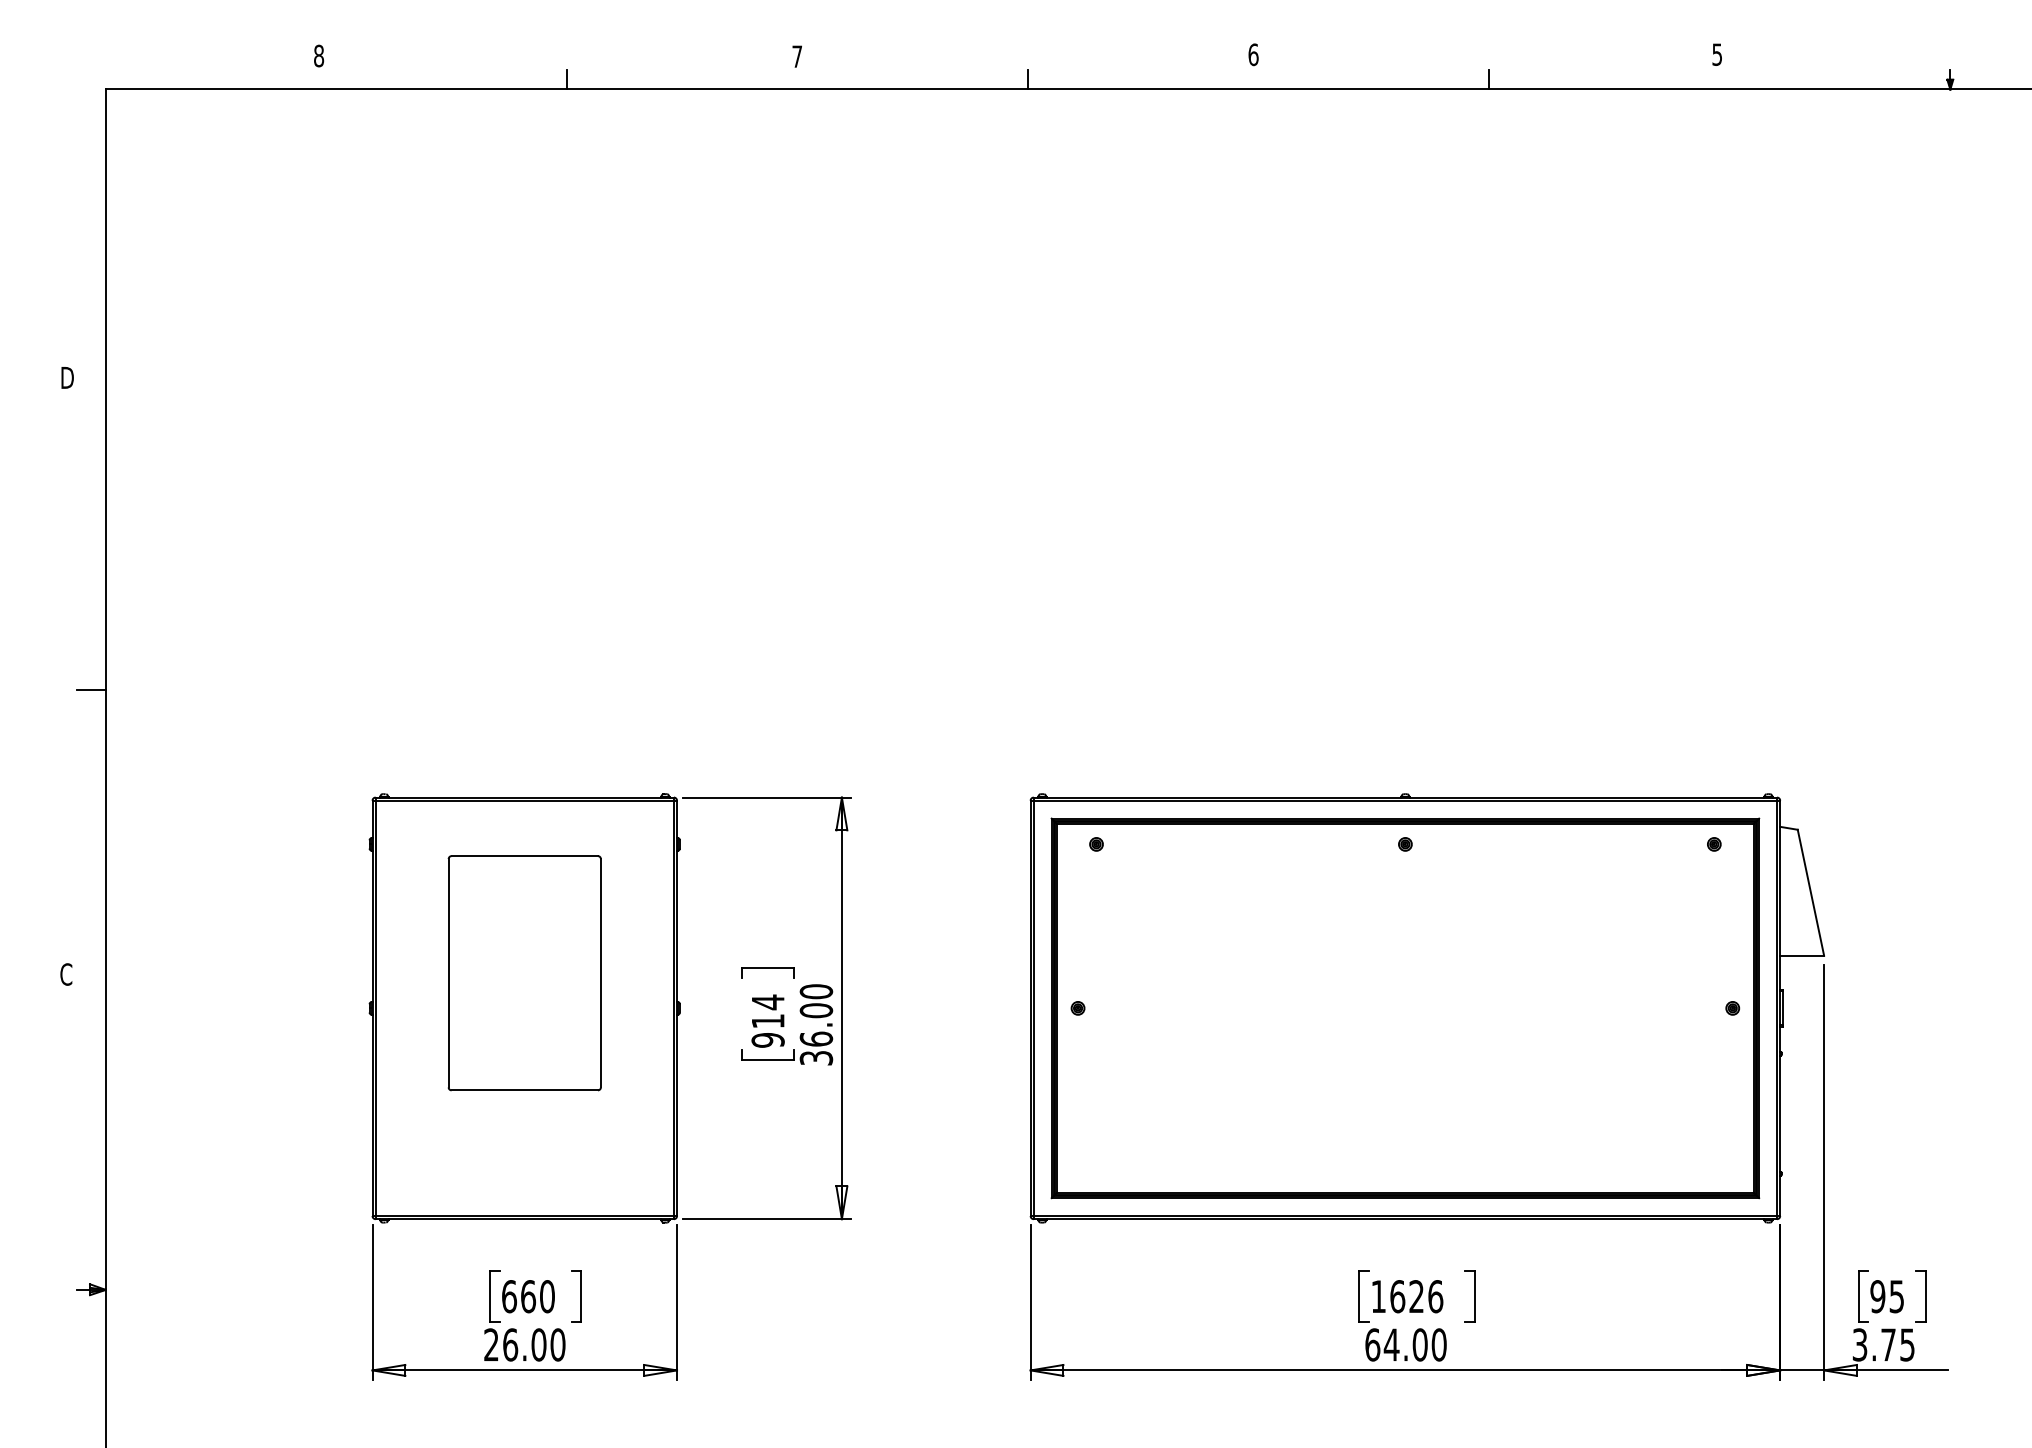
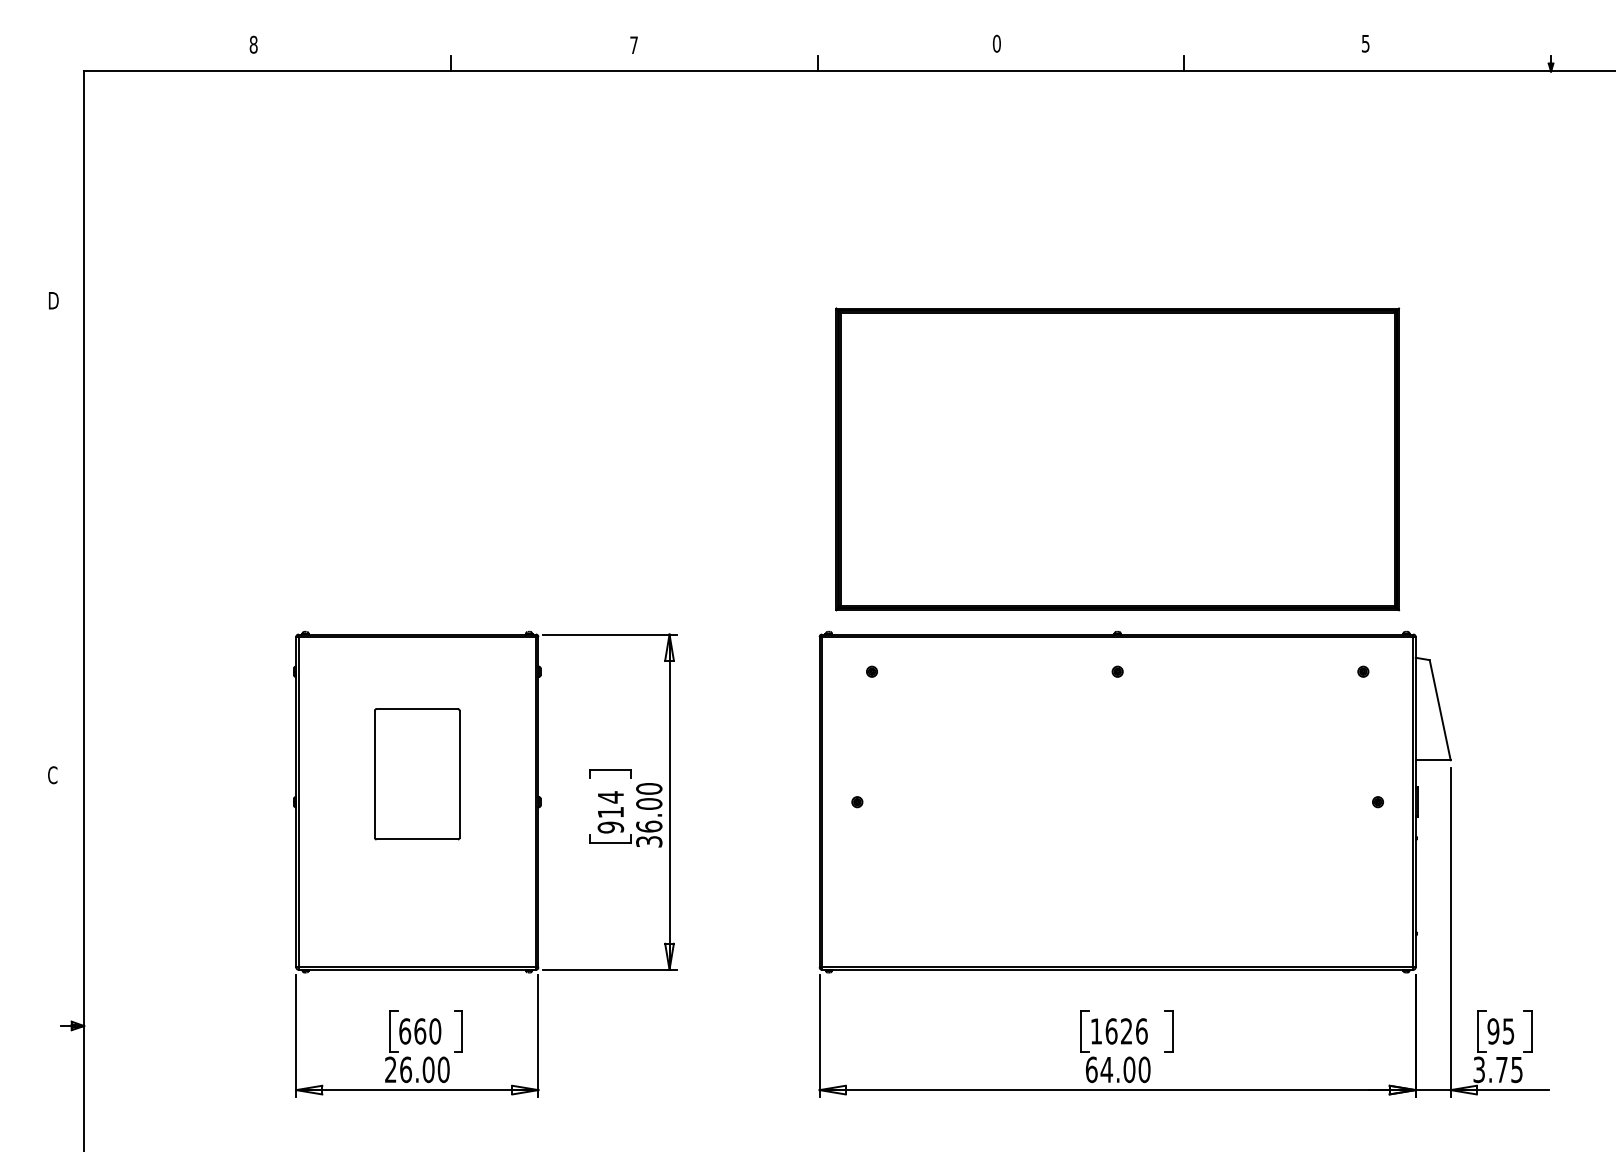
text: (1253, 54) -> (996, 43), 6 -> 0
line: (90, 689) -> (71, 548), removed
part: (524, 973) -> (417, 774), size x0.7
part: (1405, 1008) -> (1117, 459), moved

